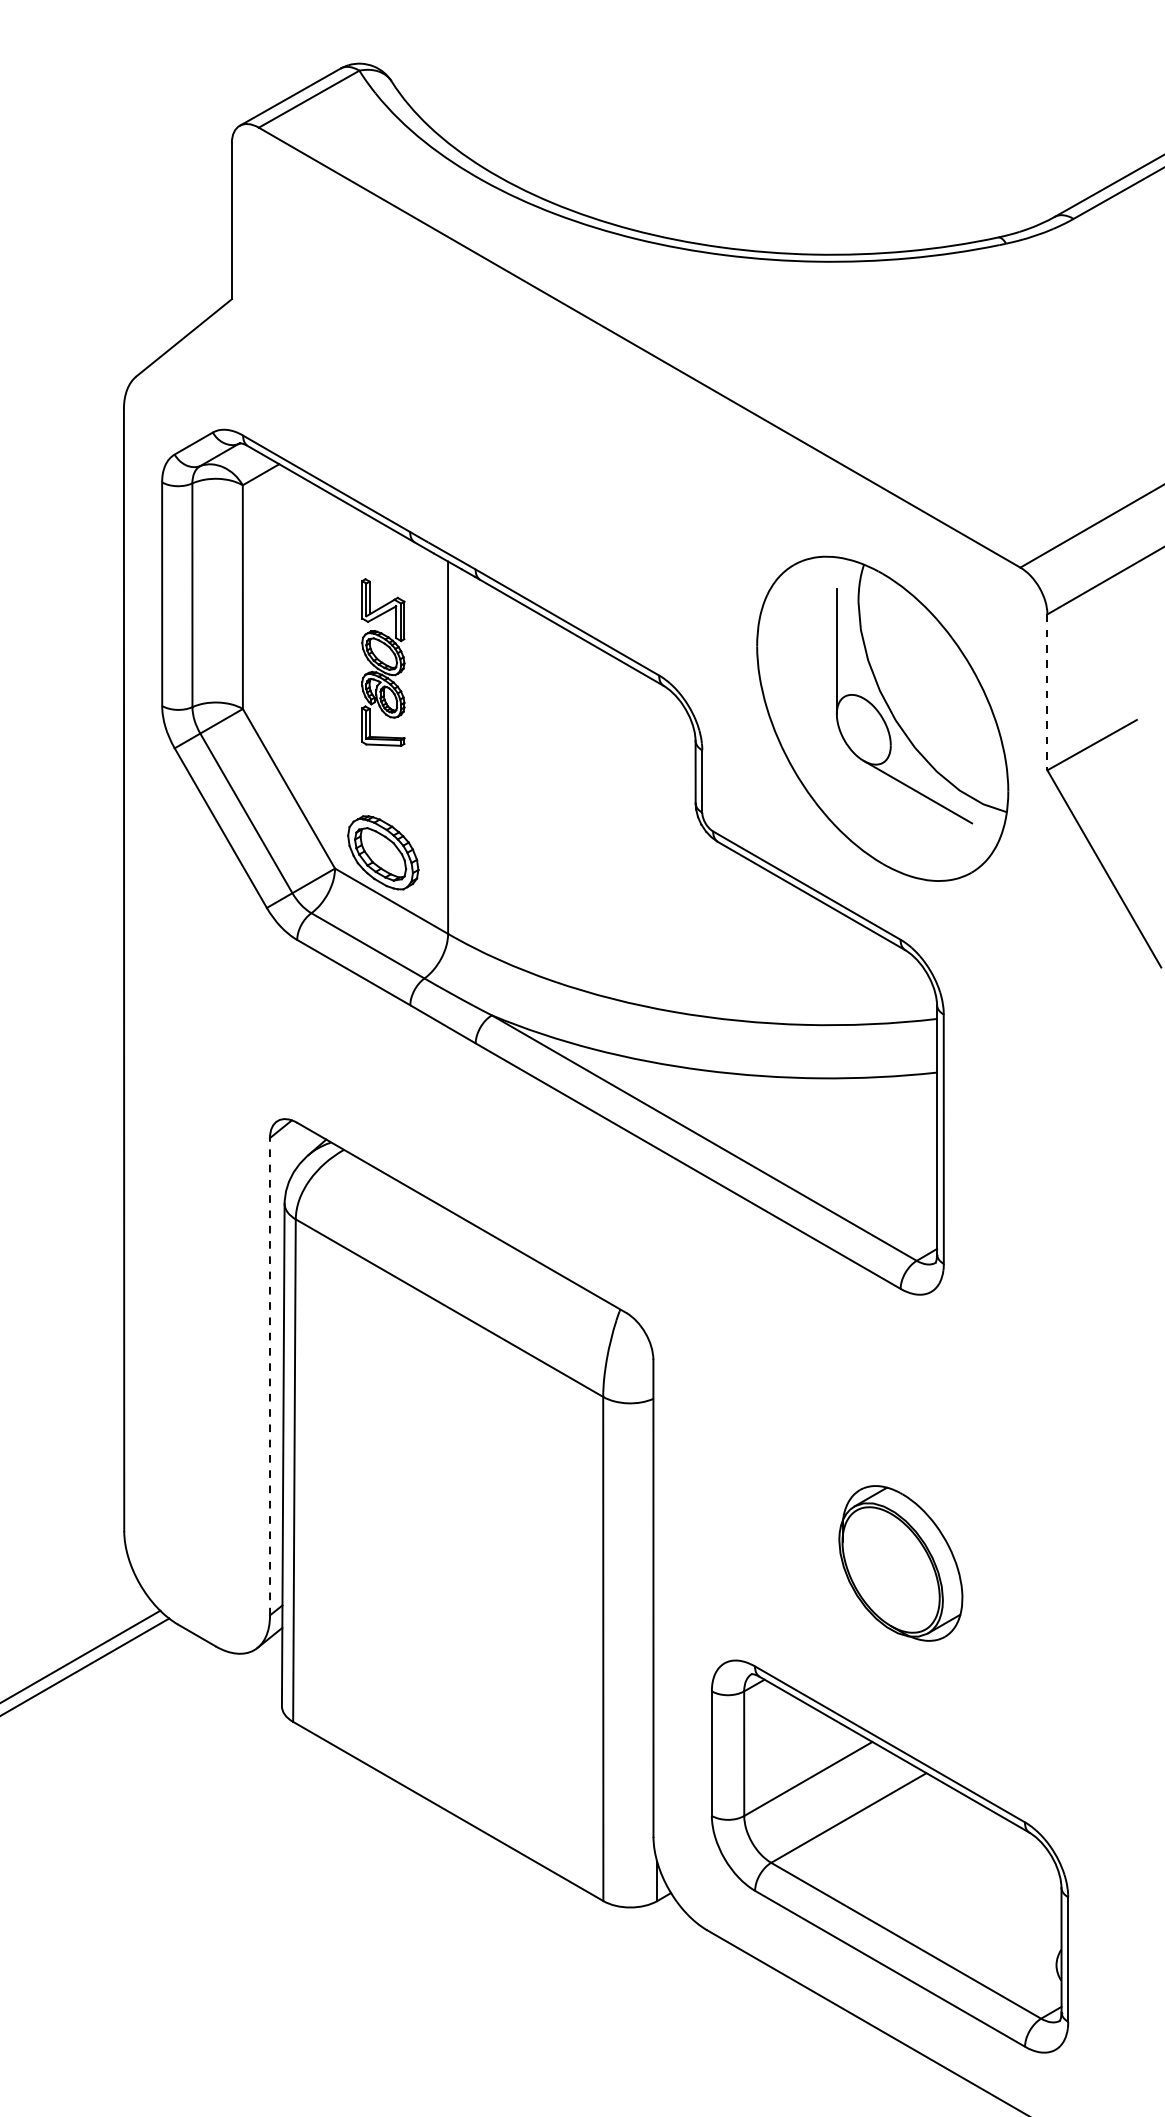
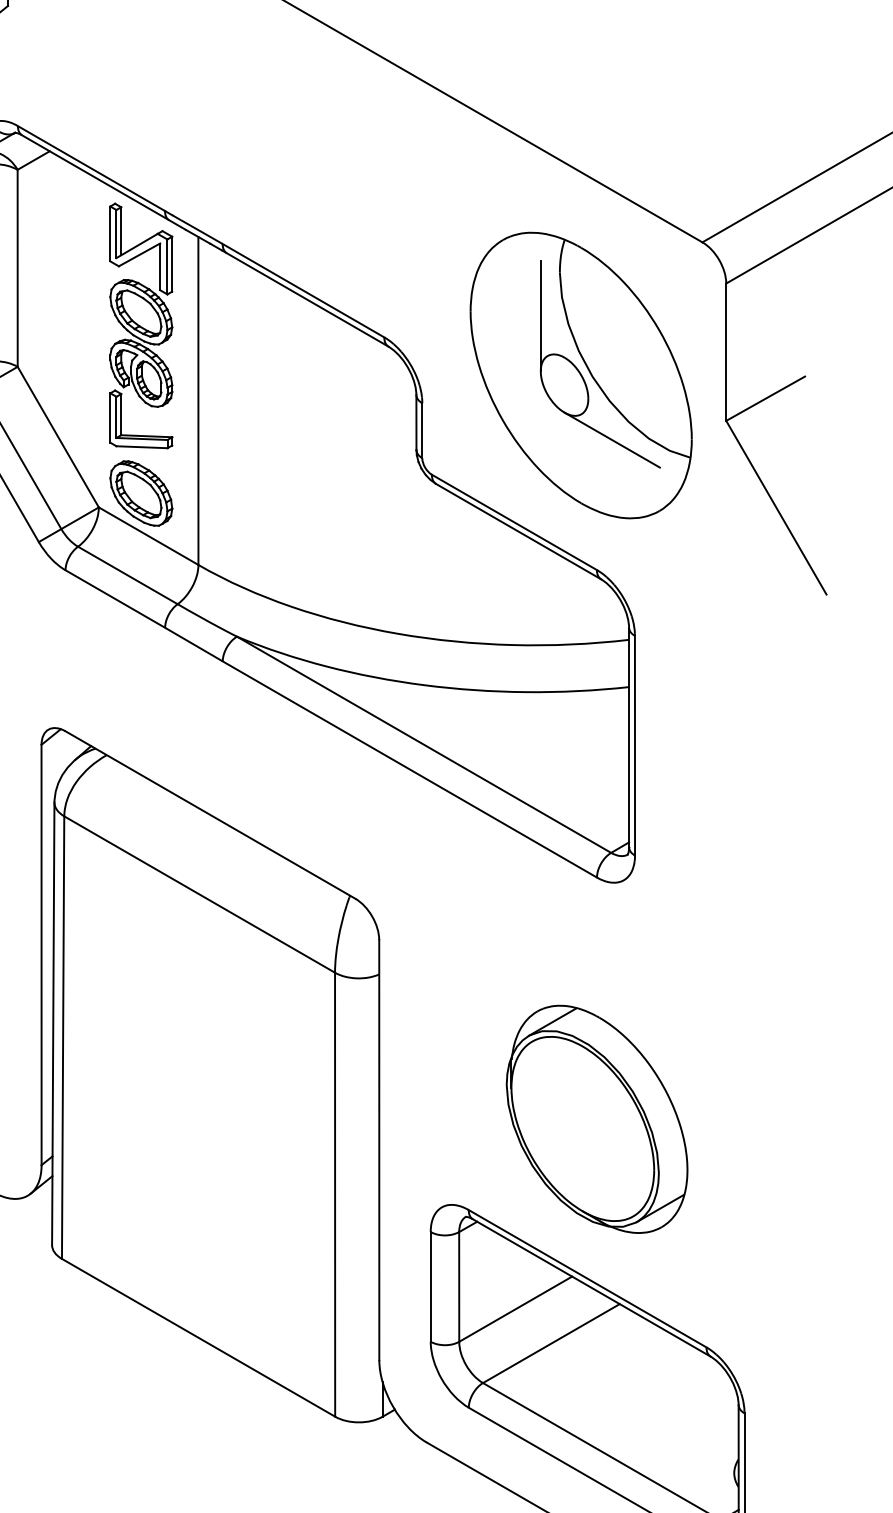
part: (383, 662) -> (141, 325), size x1.67
line: (1047, 692) -> (726, 352), dashed -> solid
line: (269, 1376) -> (41, 954), dashed -> solid
part: (900, 1563) -> (596, 1119), size x1.67

